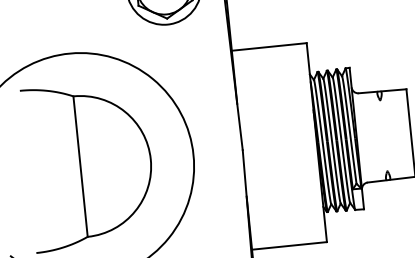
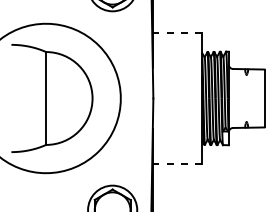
line: (269, 46) -> (177, 32), solid -> dashed
line: (289, 246) -> (177, 164), solid -> dashed

